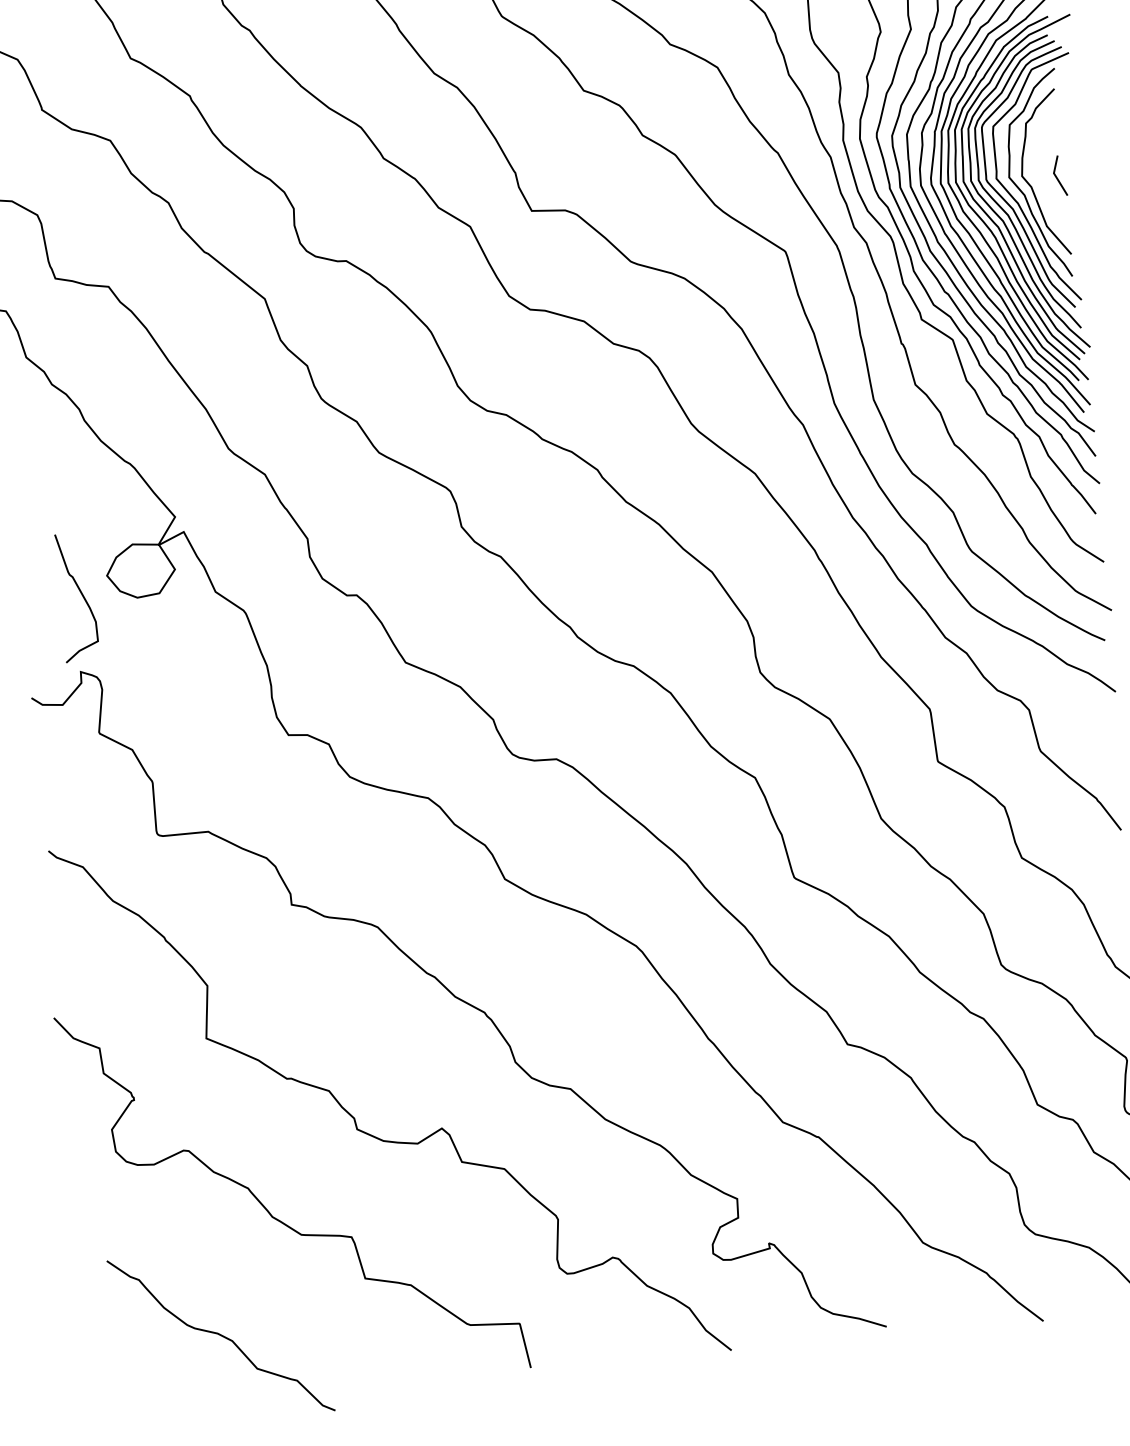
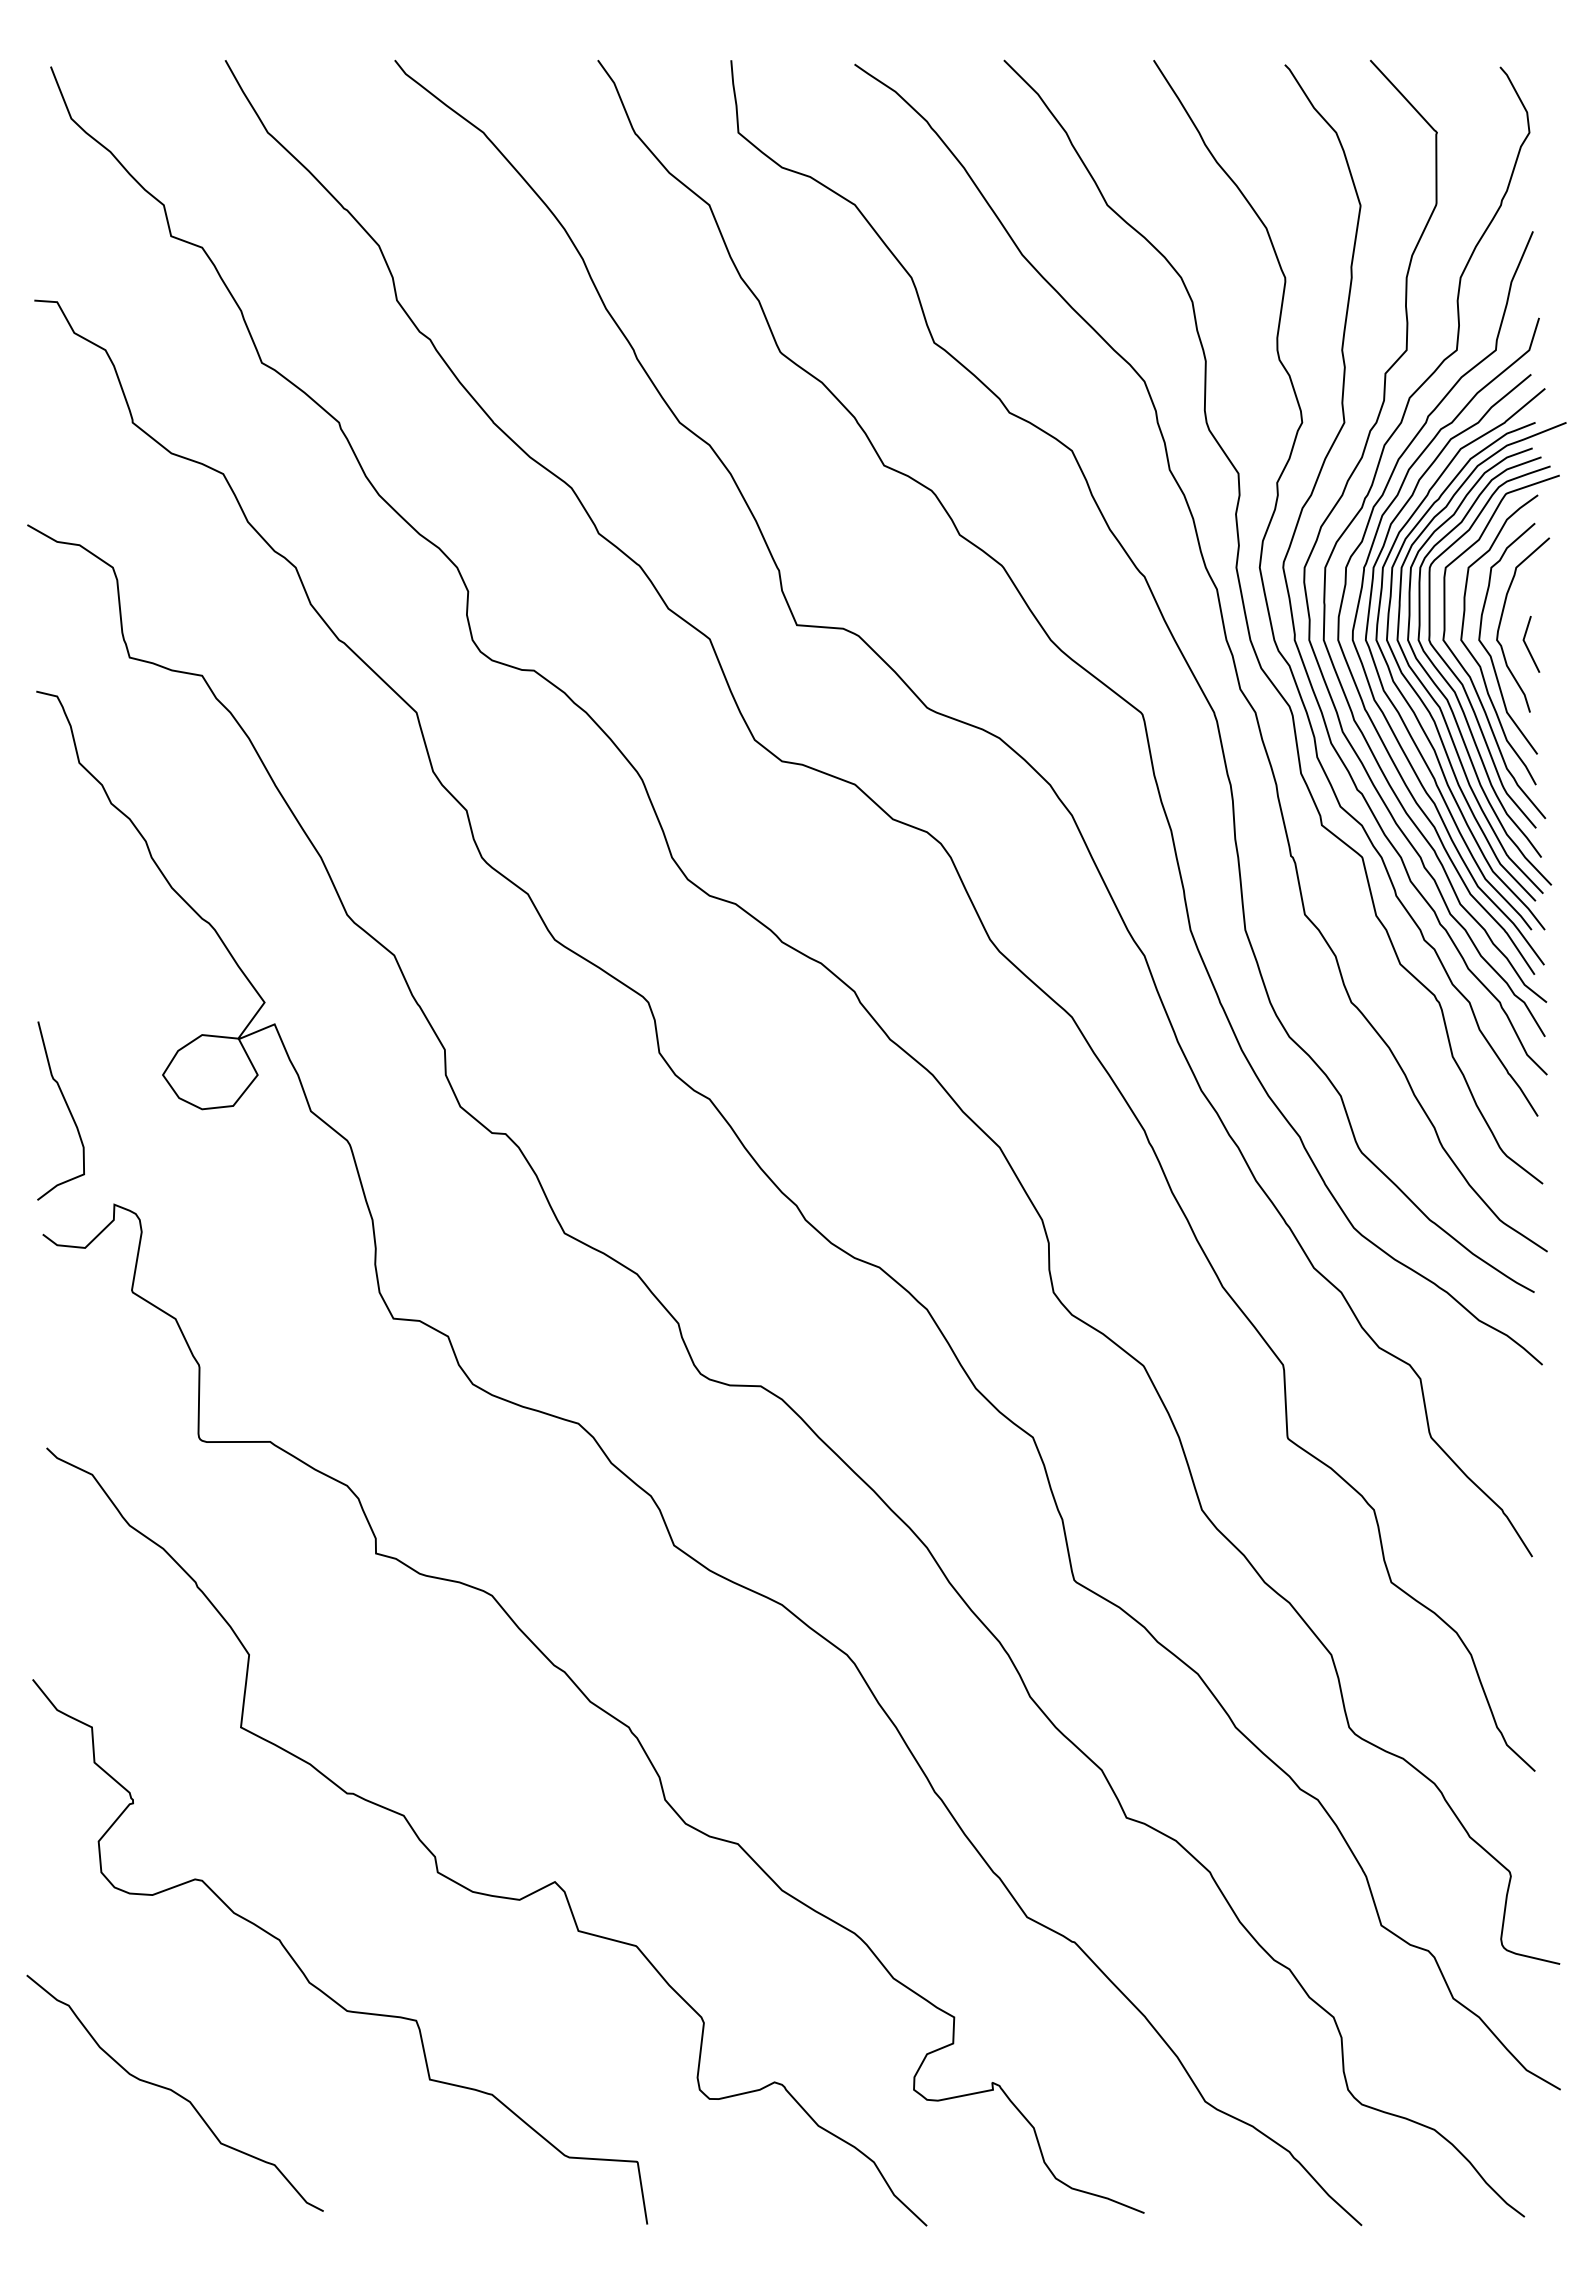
curve: (1037, 158) -> (1502, 617), added
curve: (80, 593) -> (66, 1106), moved
curve: (220, 1335) -> (174, 2092), moved

